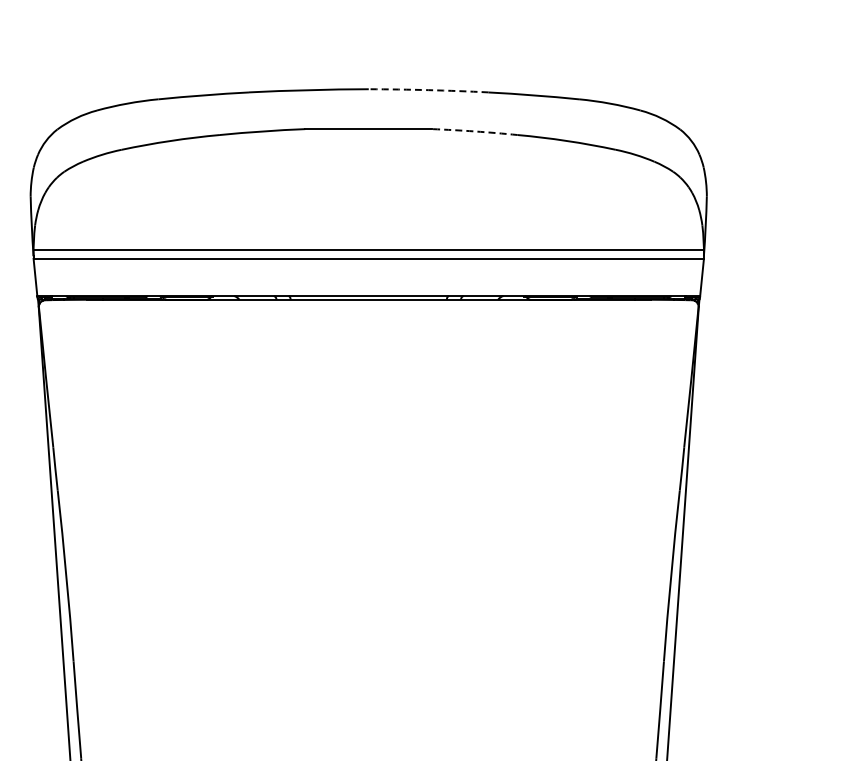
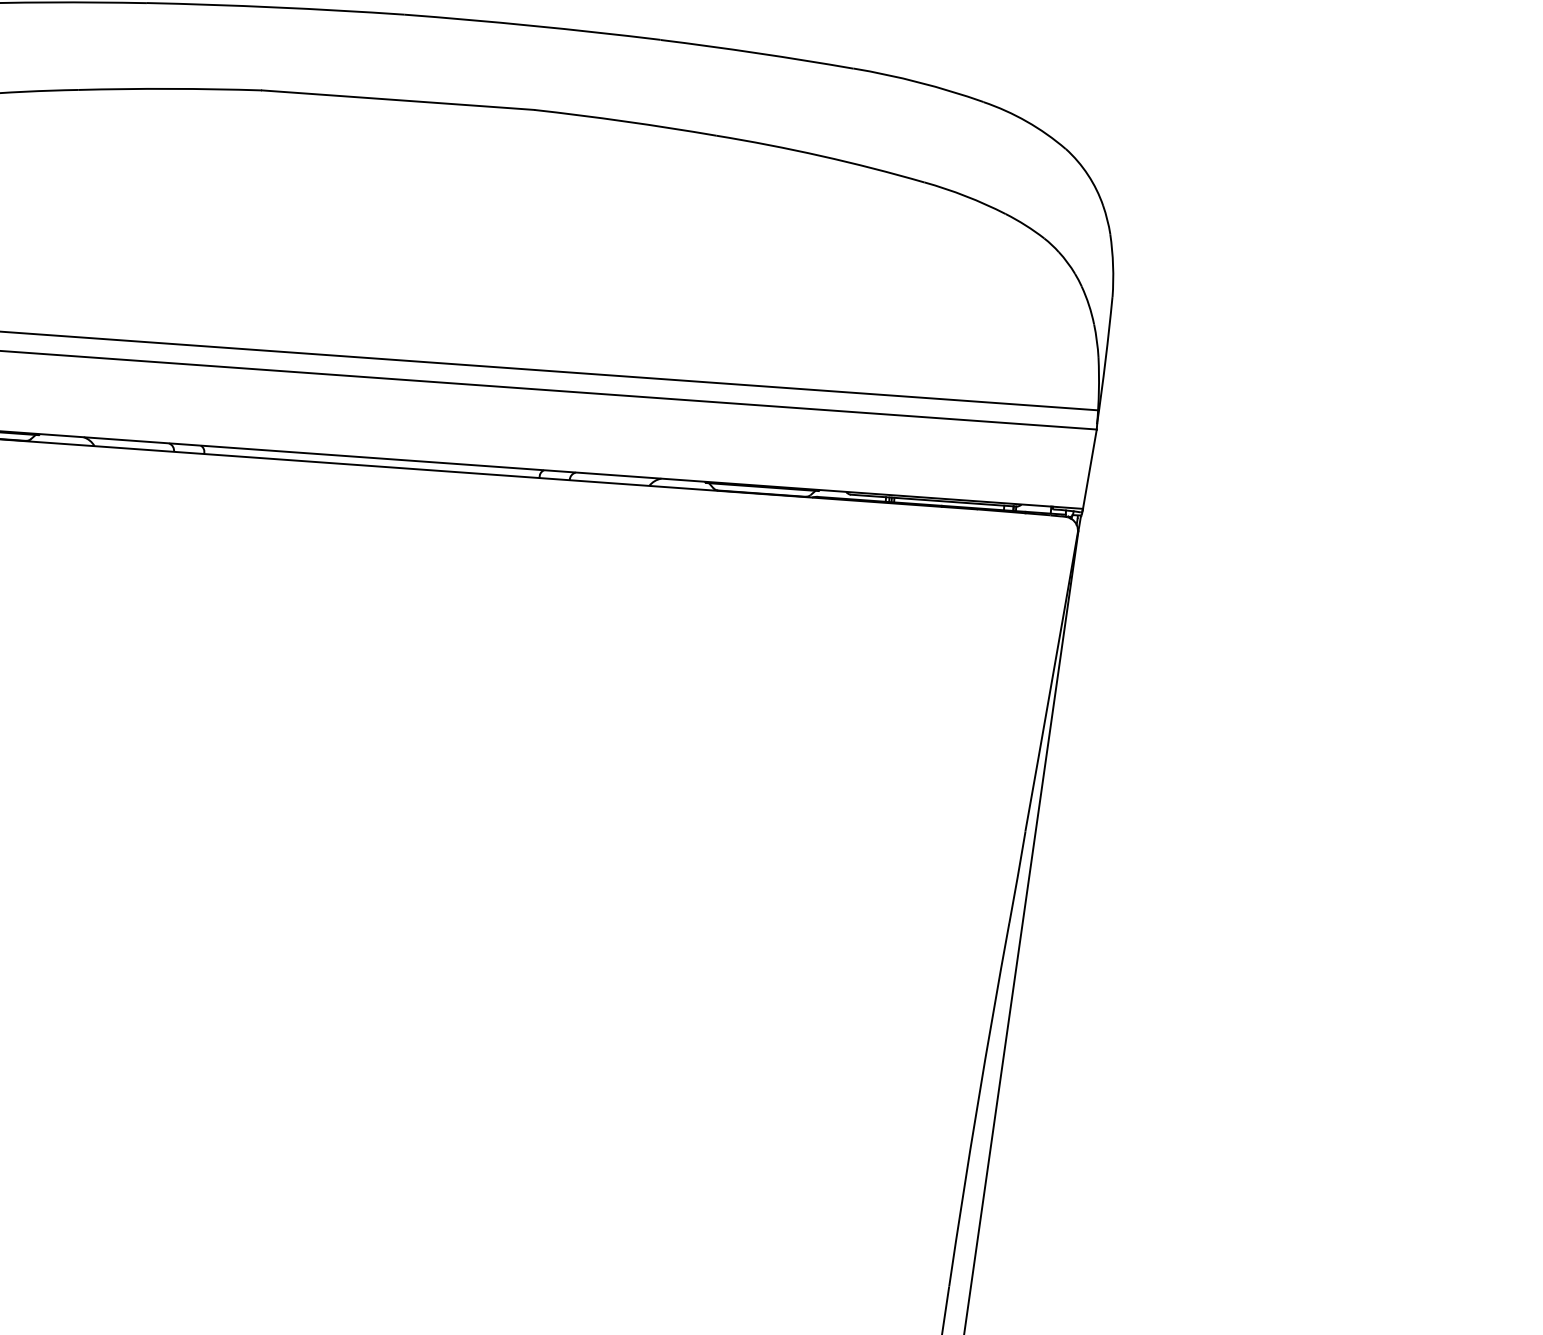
arc: (428, 90) -> (532, 26), dashed -> solid
arc: (474, 131) -> (624, 121), dashed -> solid

